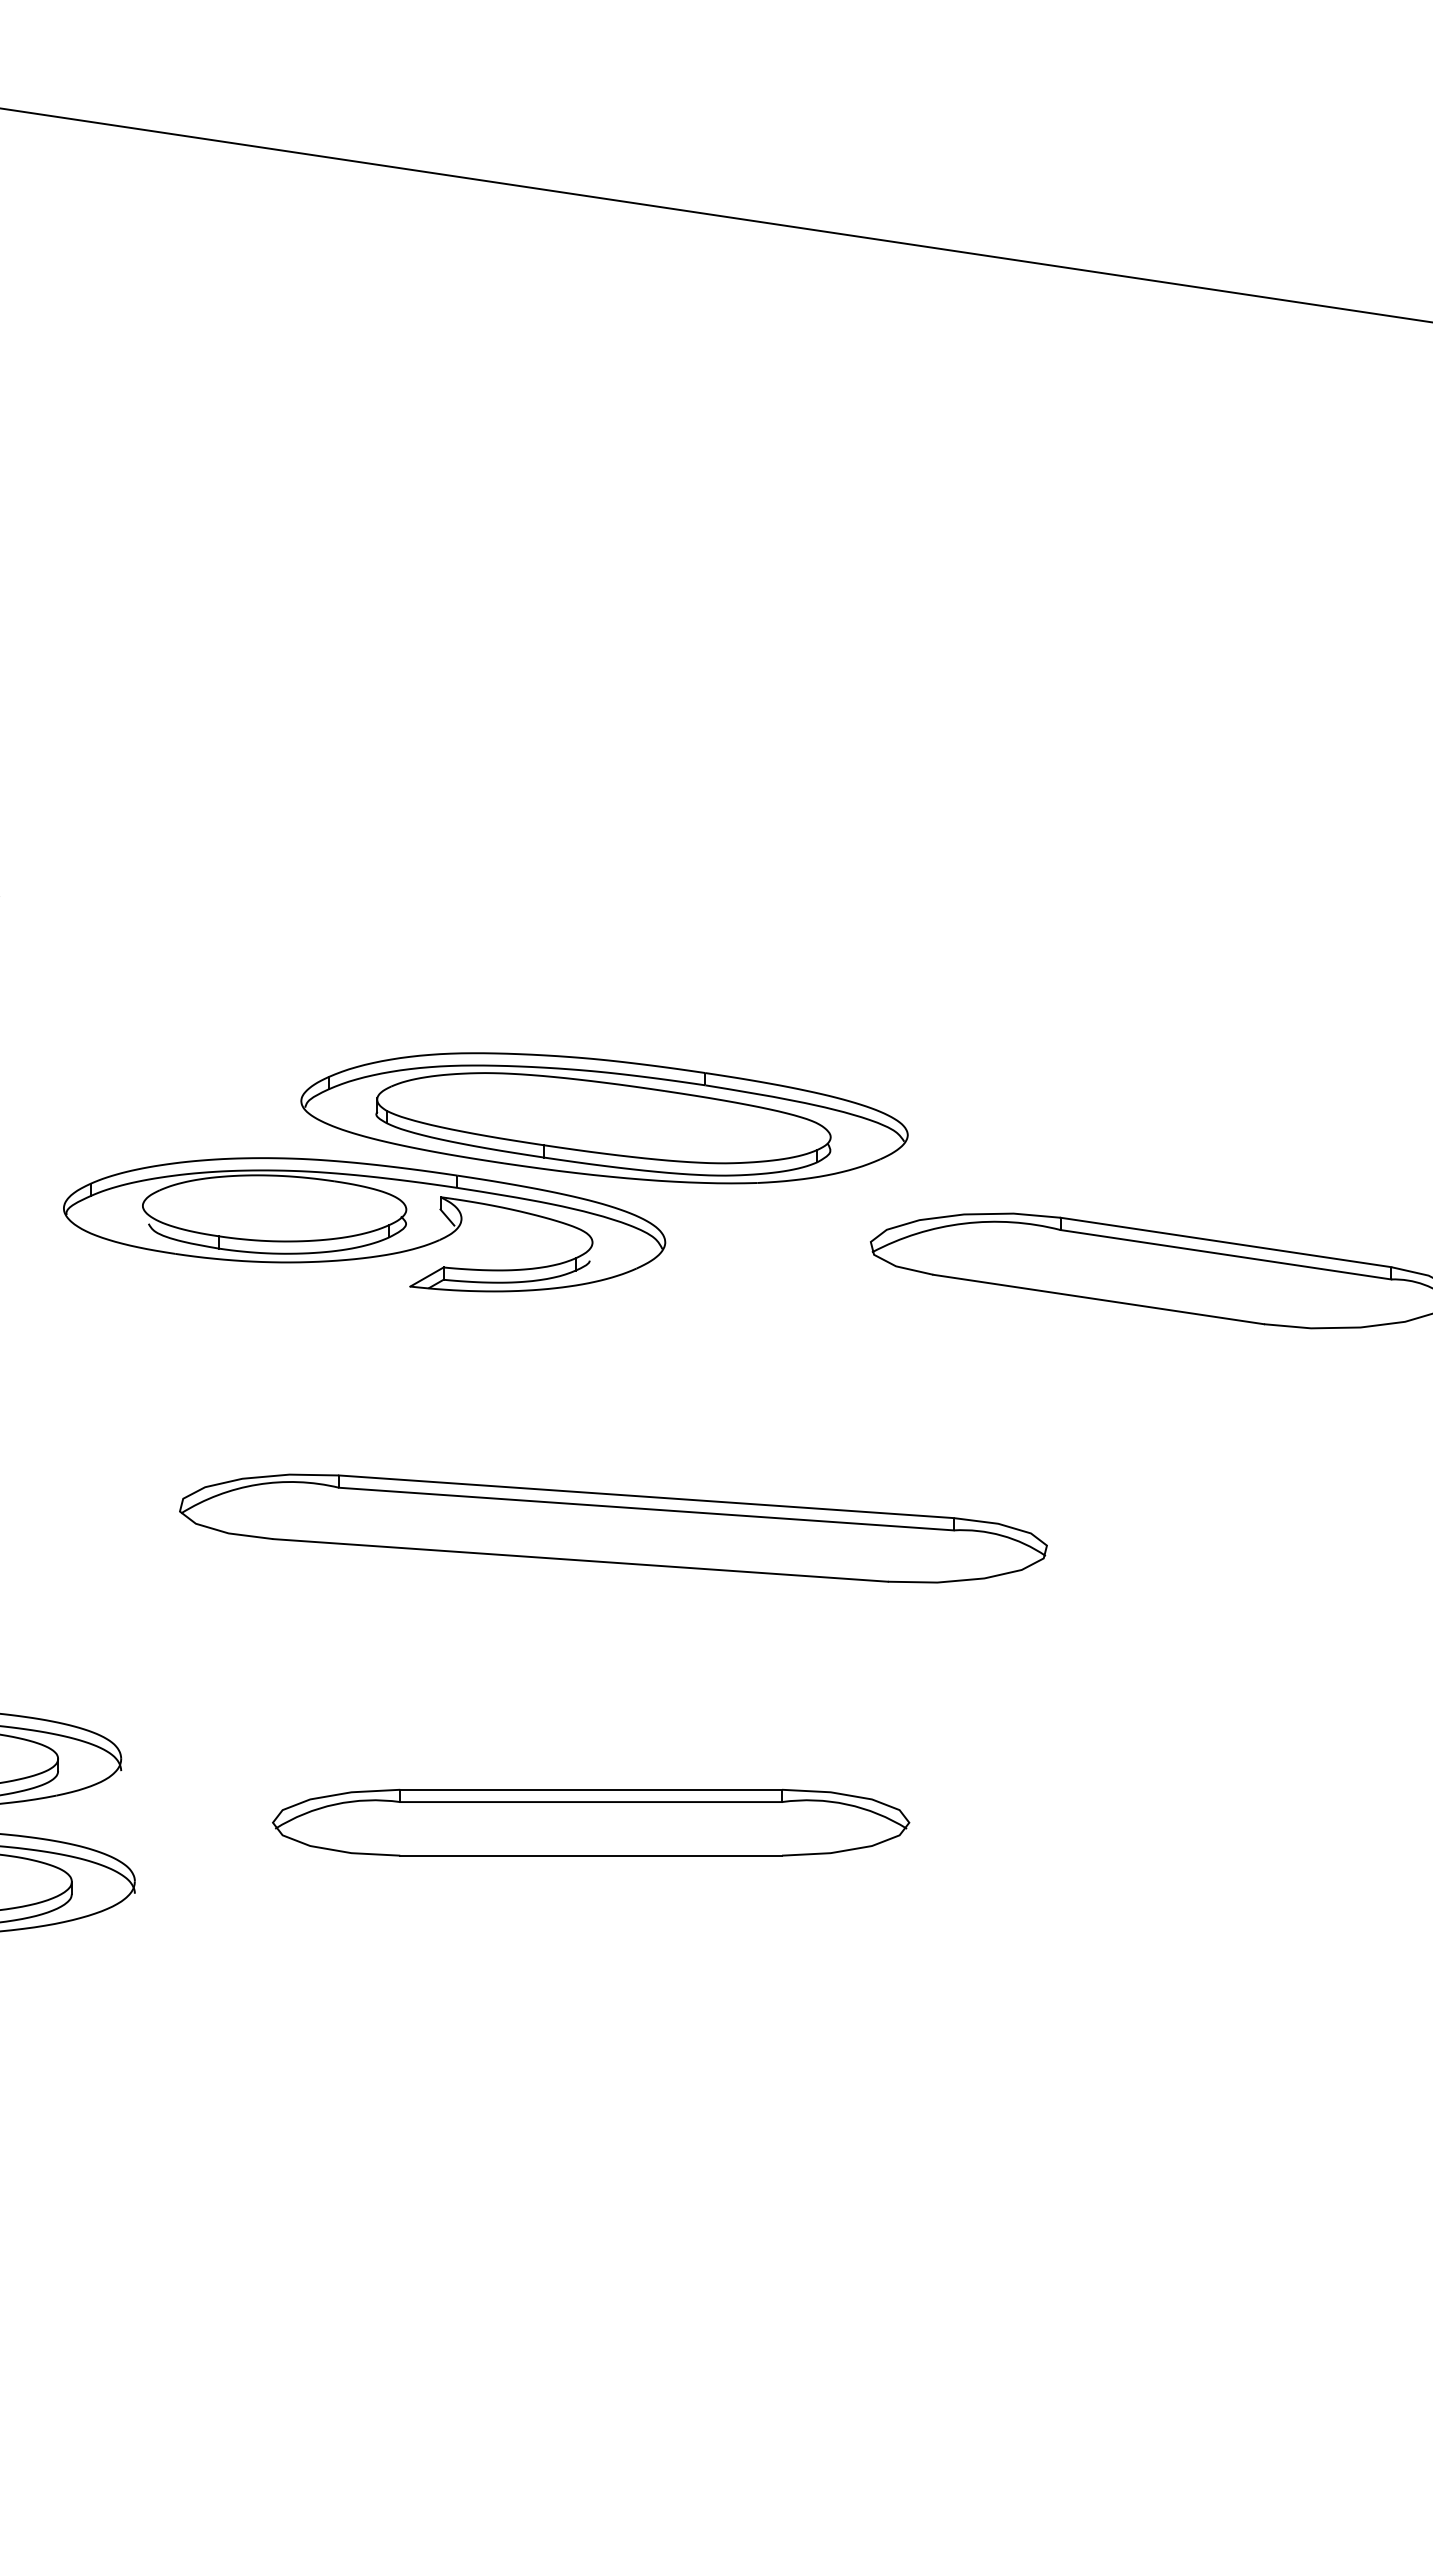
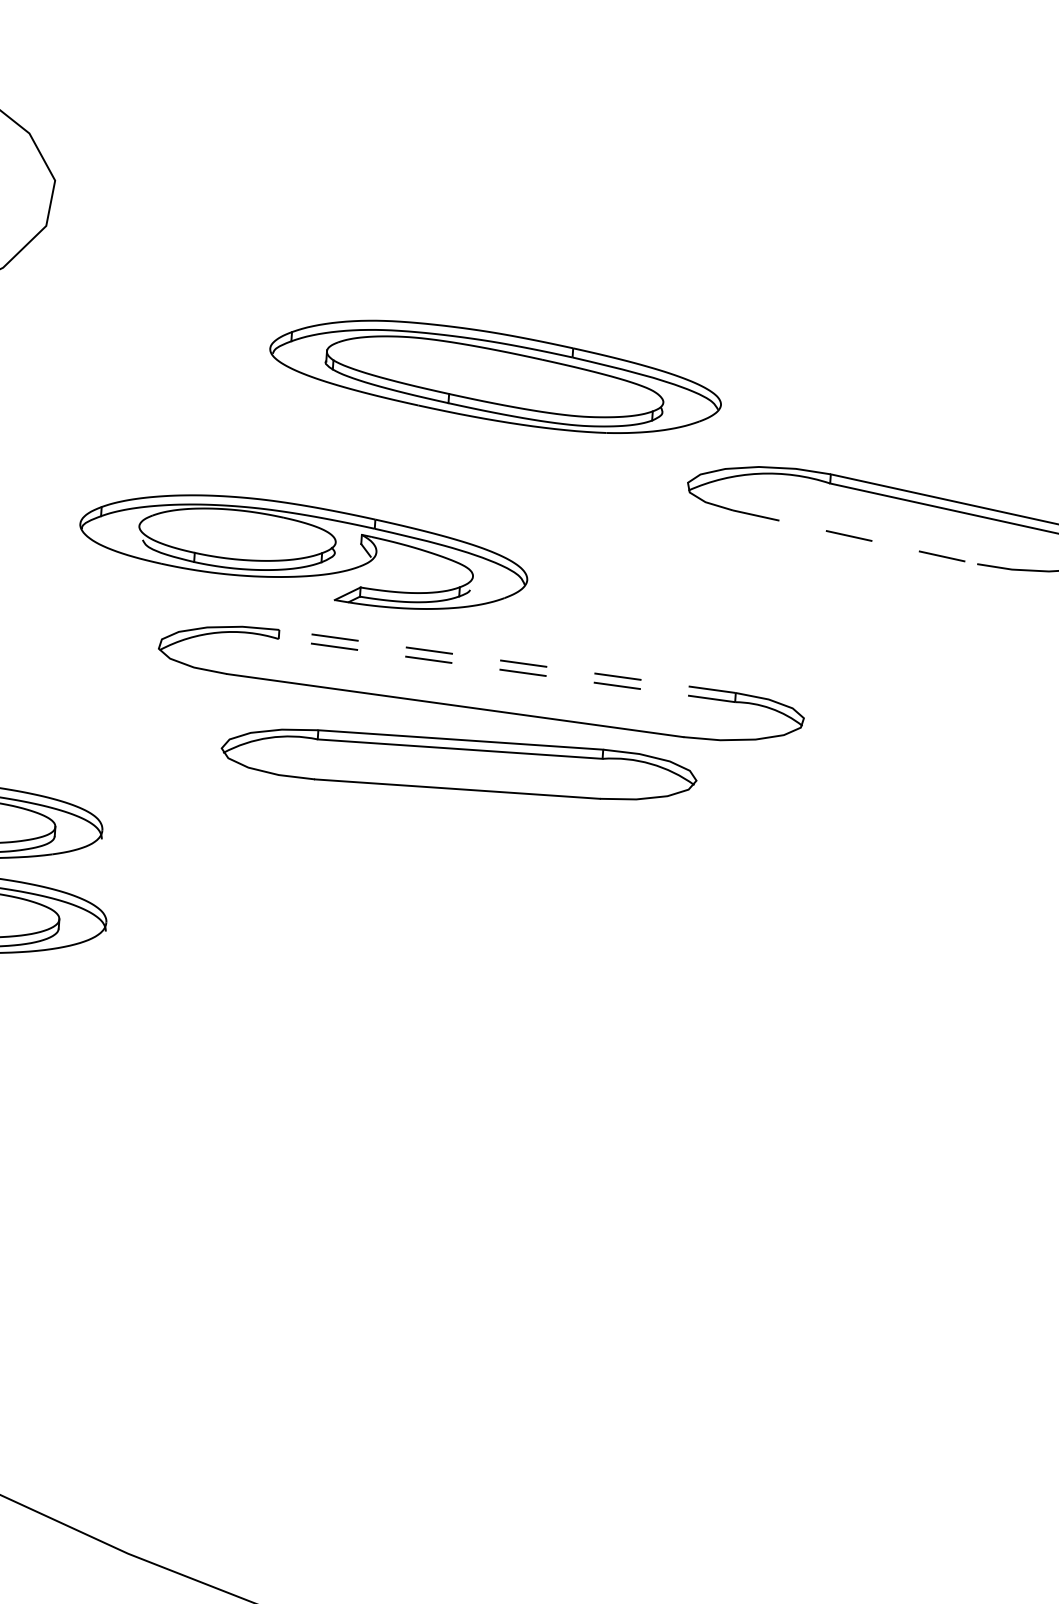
part: (364, 1224) -> (303, 551), moved
line: (1099, 1299) -> (855, 537), solid -> dashed
line: (645, 1496) -> (506, 661), solid -> dashed
line: (645, 1509) -> (506, 670), solid -> dashed
part: (591, 1822) -> (459, 764), moved

